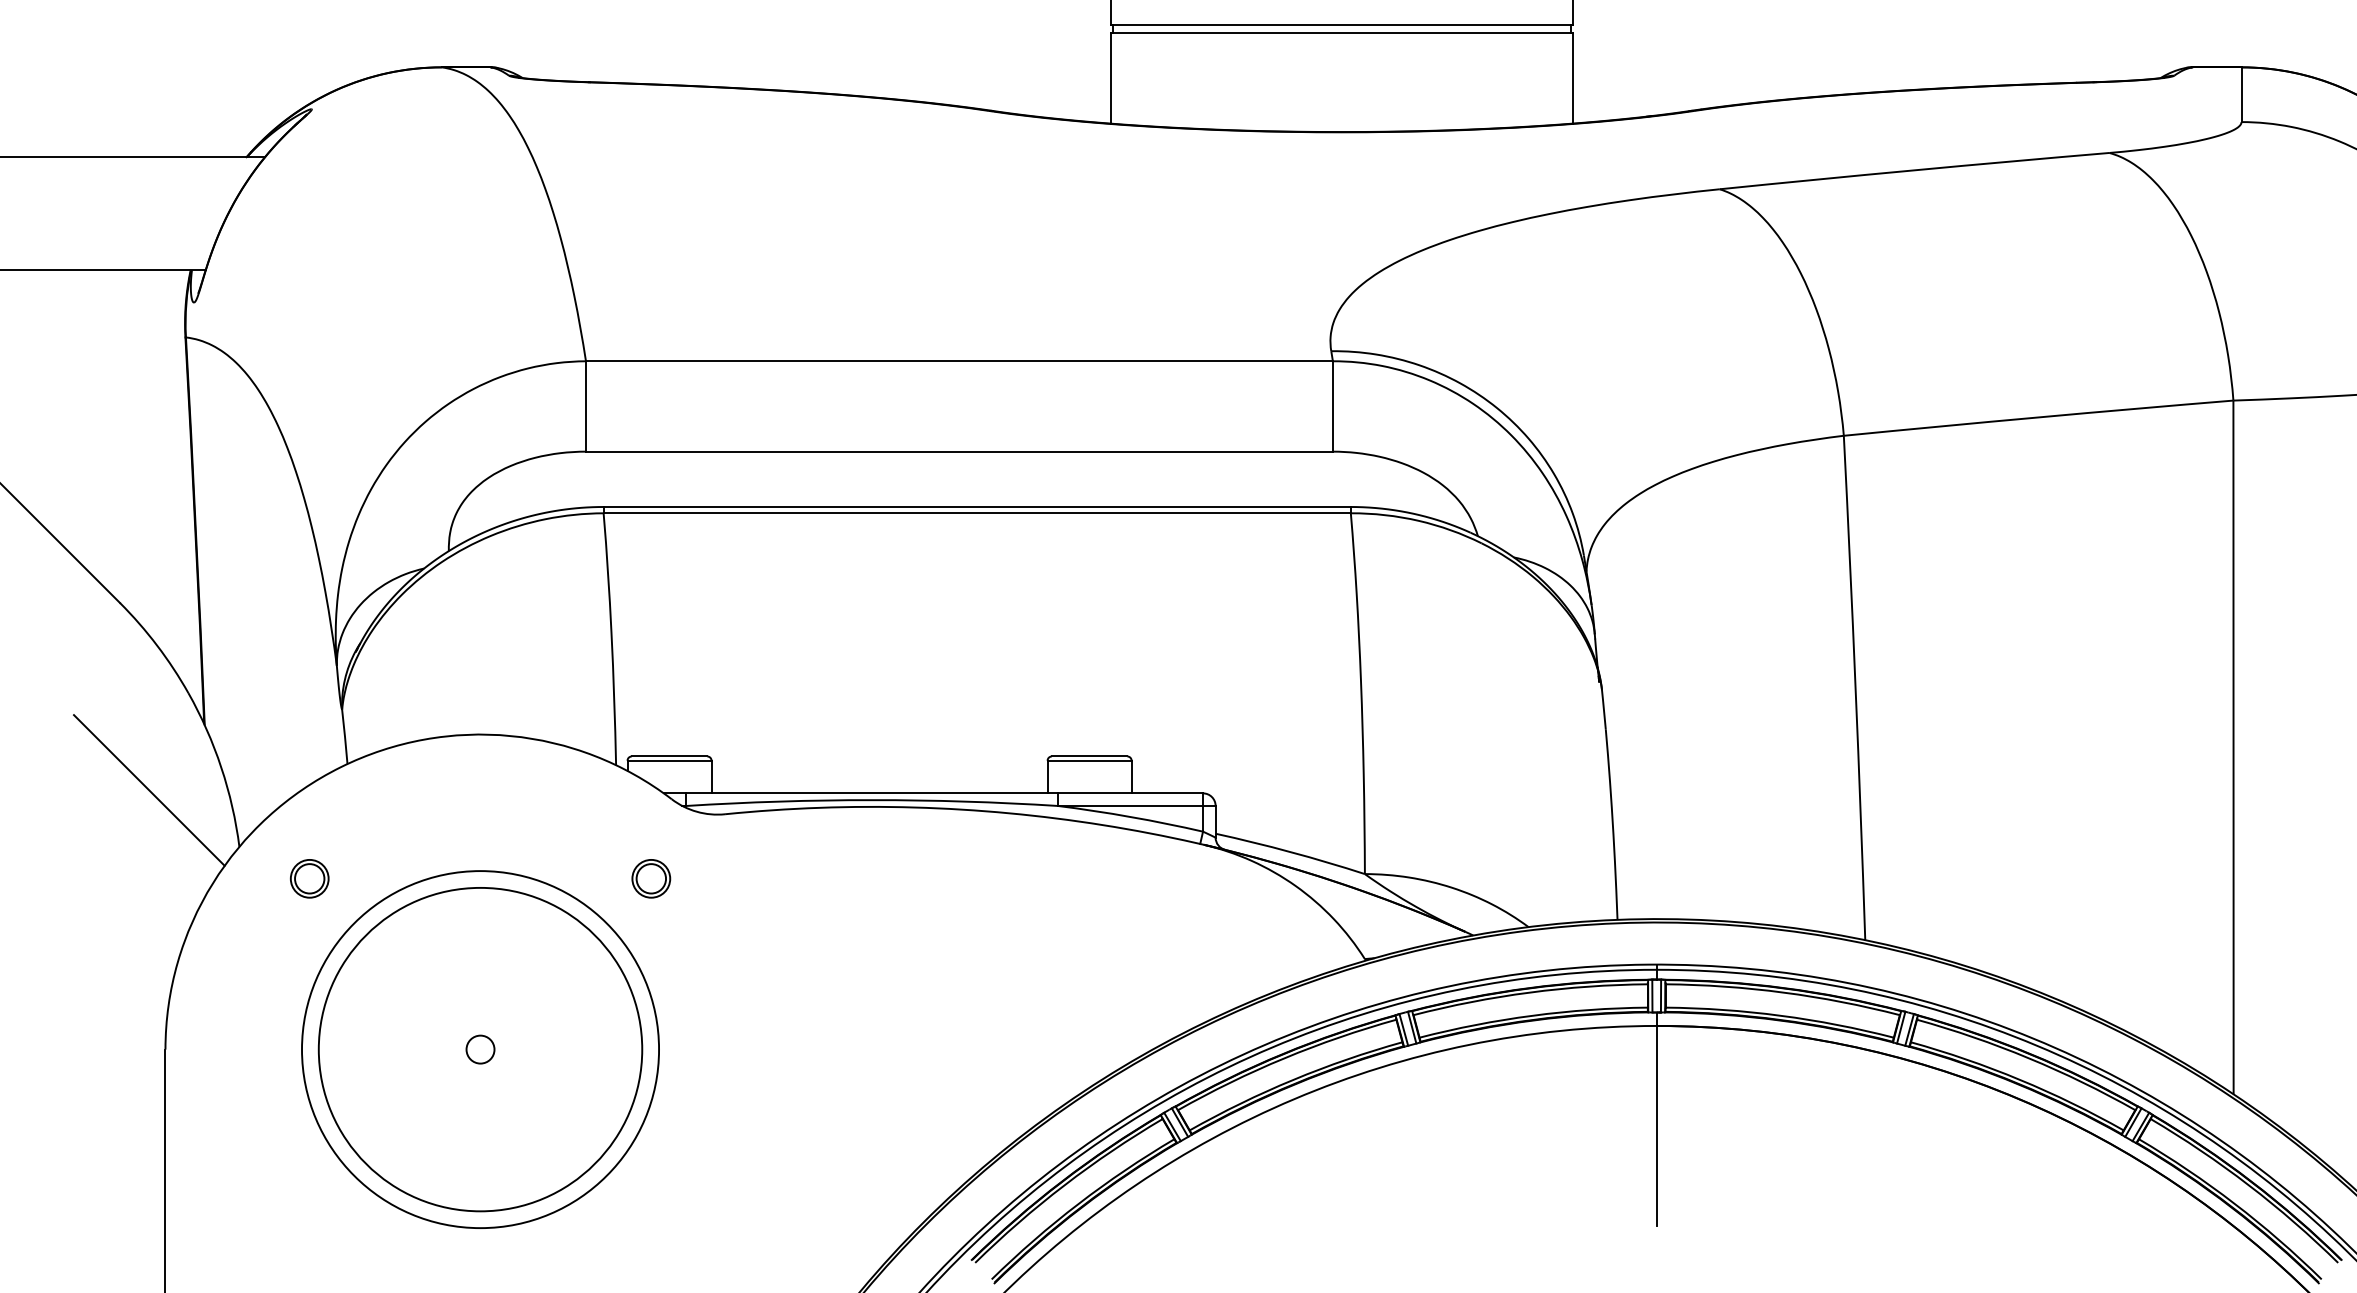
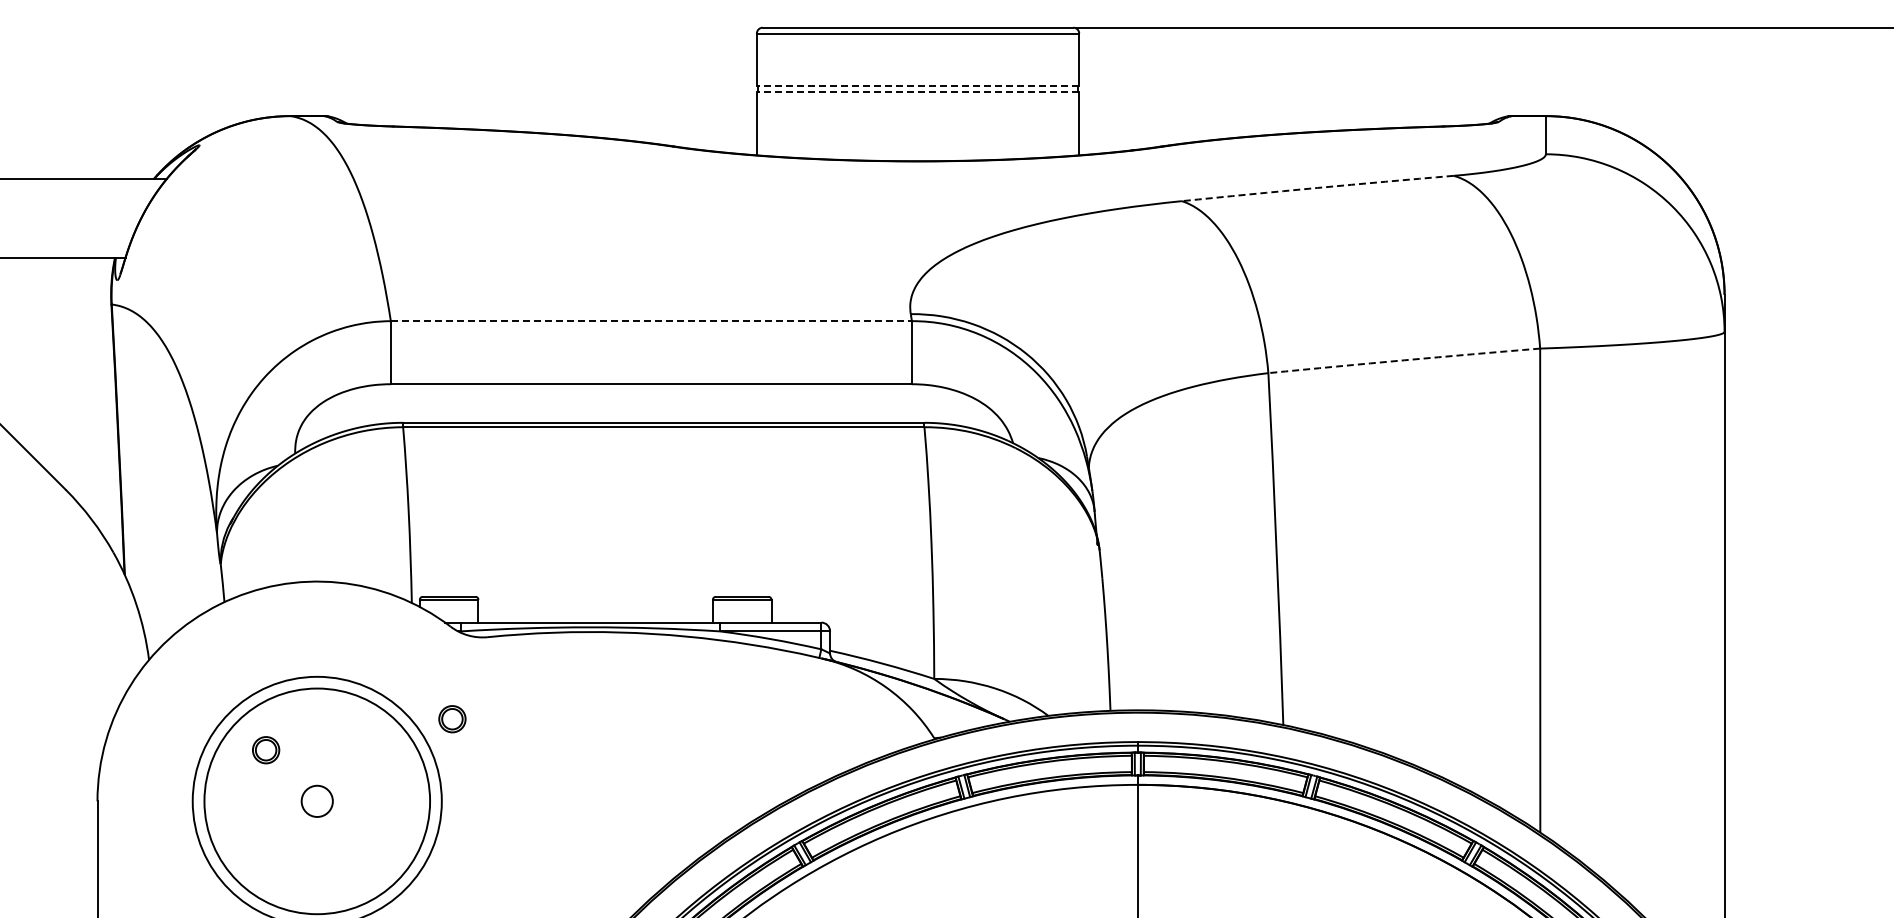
line: (1340, 24) -> (917, 86), solid -> dashed
line: (1340, 33) -> (917, 92), solid -> dashed
arc: (1914, 169) -> (1317, 187), solid -> dashed
line: (959, 361) -> (651, 321), solid -> dashed
arc: (2038, 417) -> (1404, 360), solid -> dashed
line: (148, 790) -> (85, 620), removed
part: (310, 879) -> (266, 750), moved
part: (651, 879) -> (452, 719), moved
circle: (480, 1049) -> (317, 801), size x1.6

